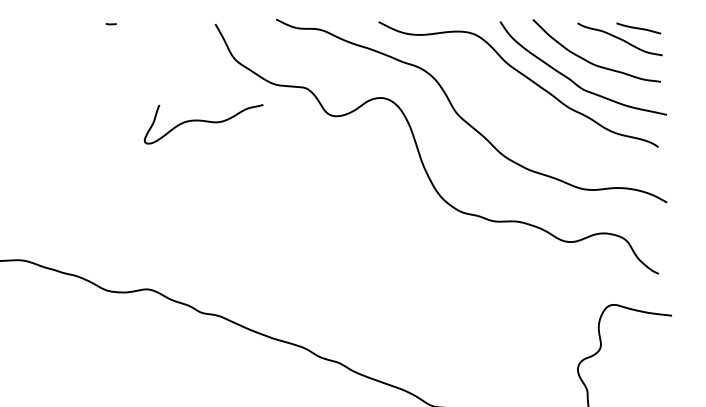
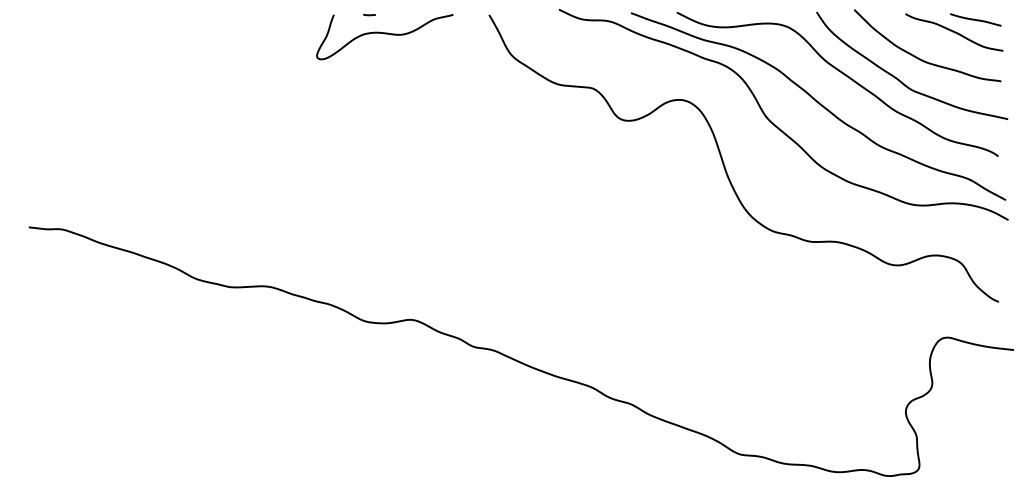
curve: (502, 102) -> (819, 104), added
curve: (203, 122) -> (384, 34), moved

